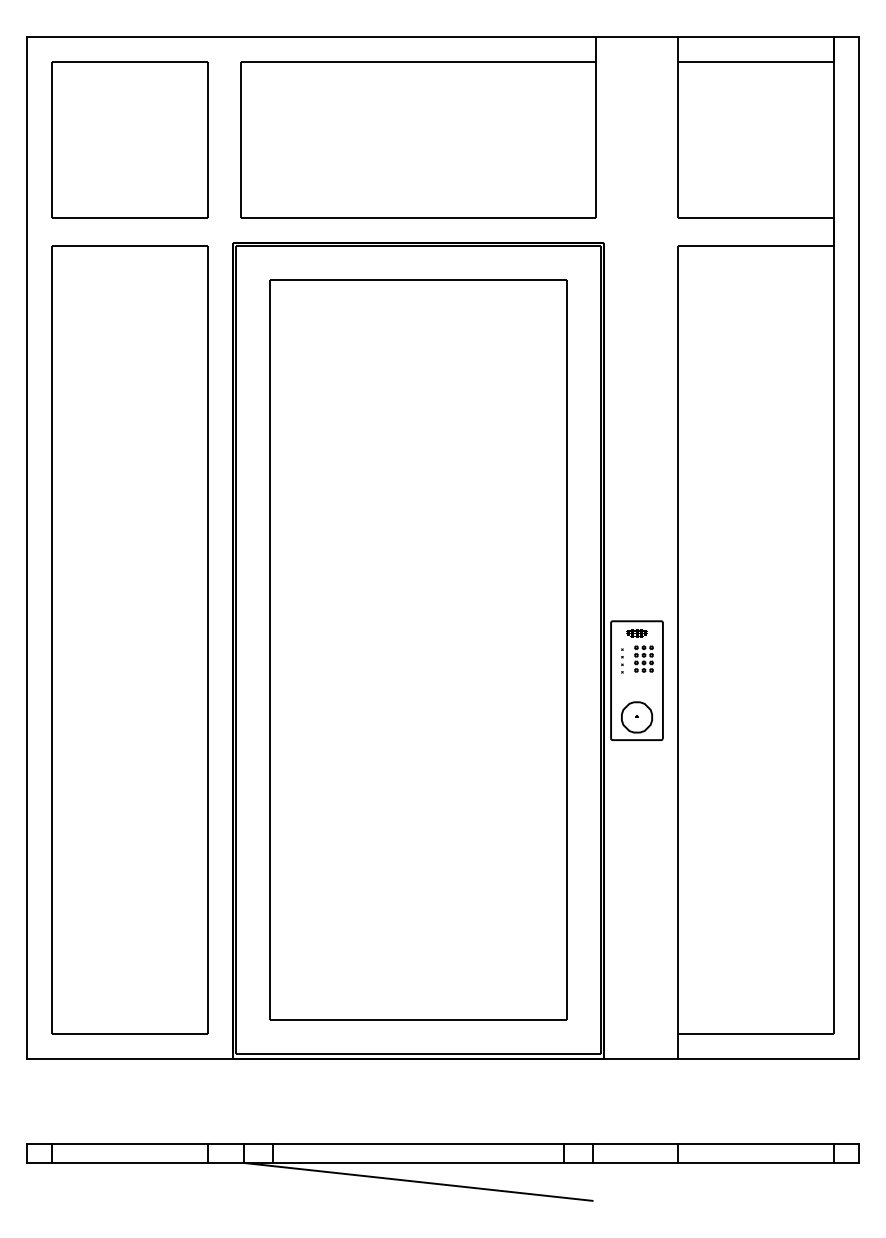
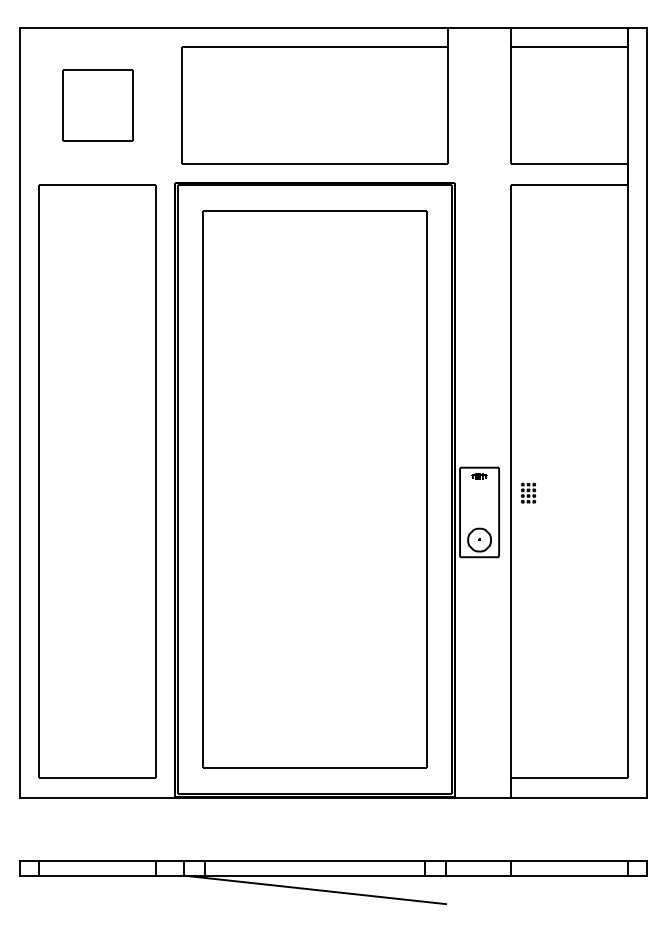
part: (129, 139) -> (97, 104), size x0.6
part: (643, 658) -> (528, 492), moved
part: (622, 660) -> (468, 497), removed

